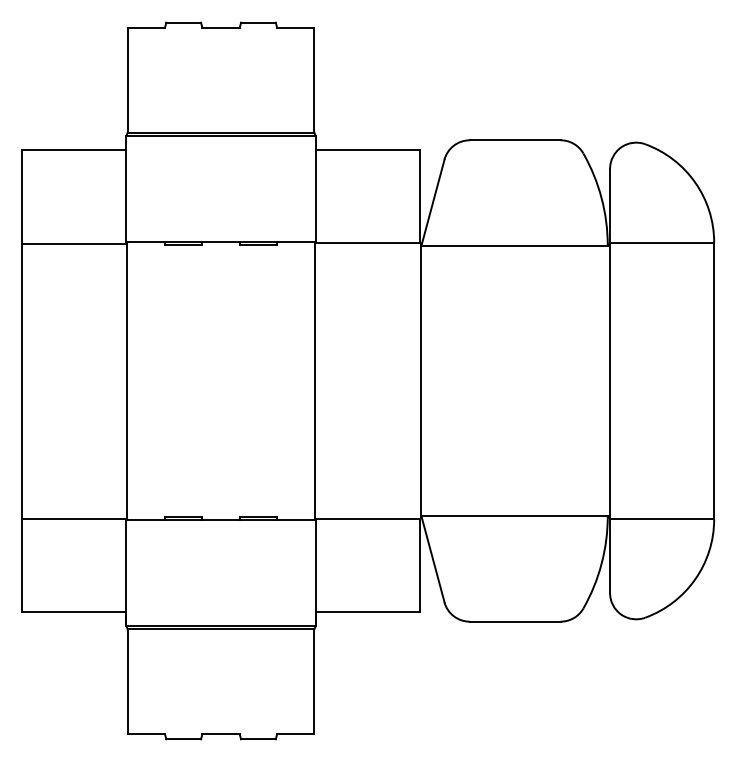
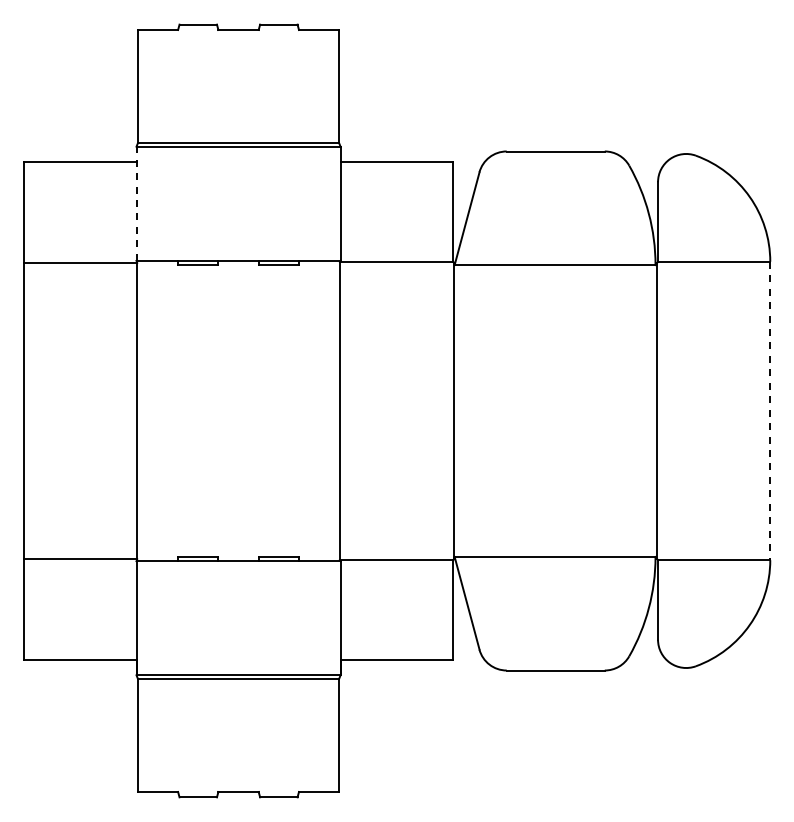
line: (126, 188) -> (136, 203), solid -> dashed
line: (714, 381) -> (770, 411), solid -> dashed

